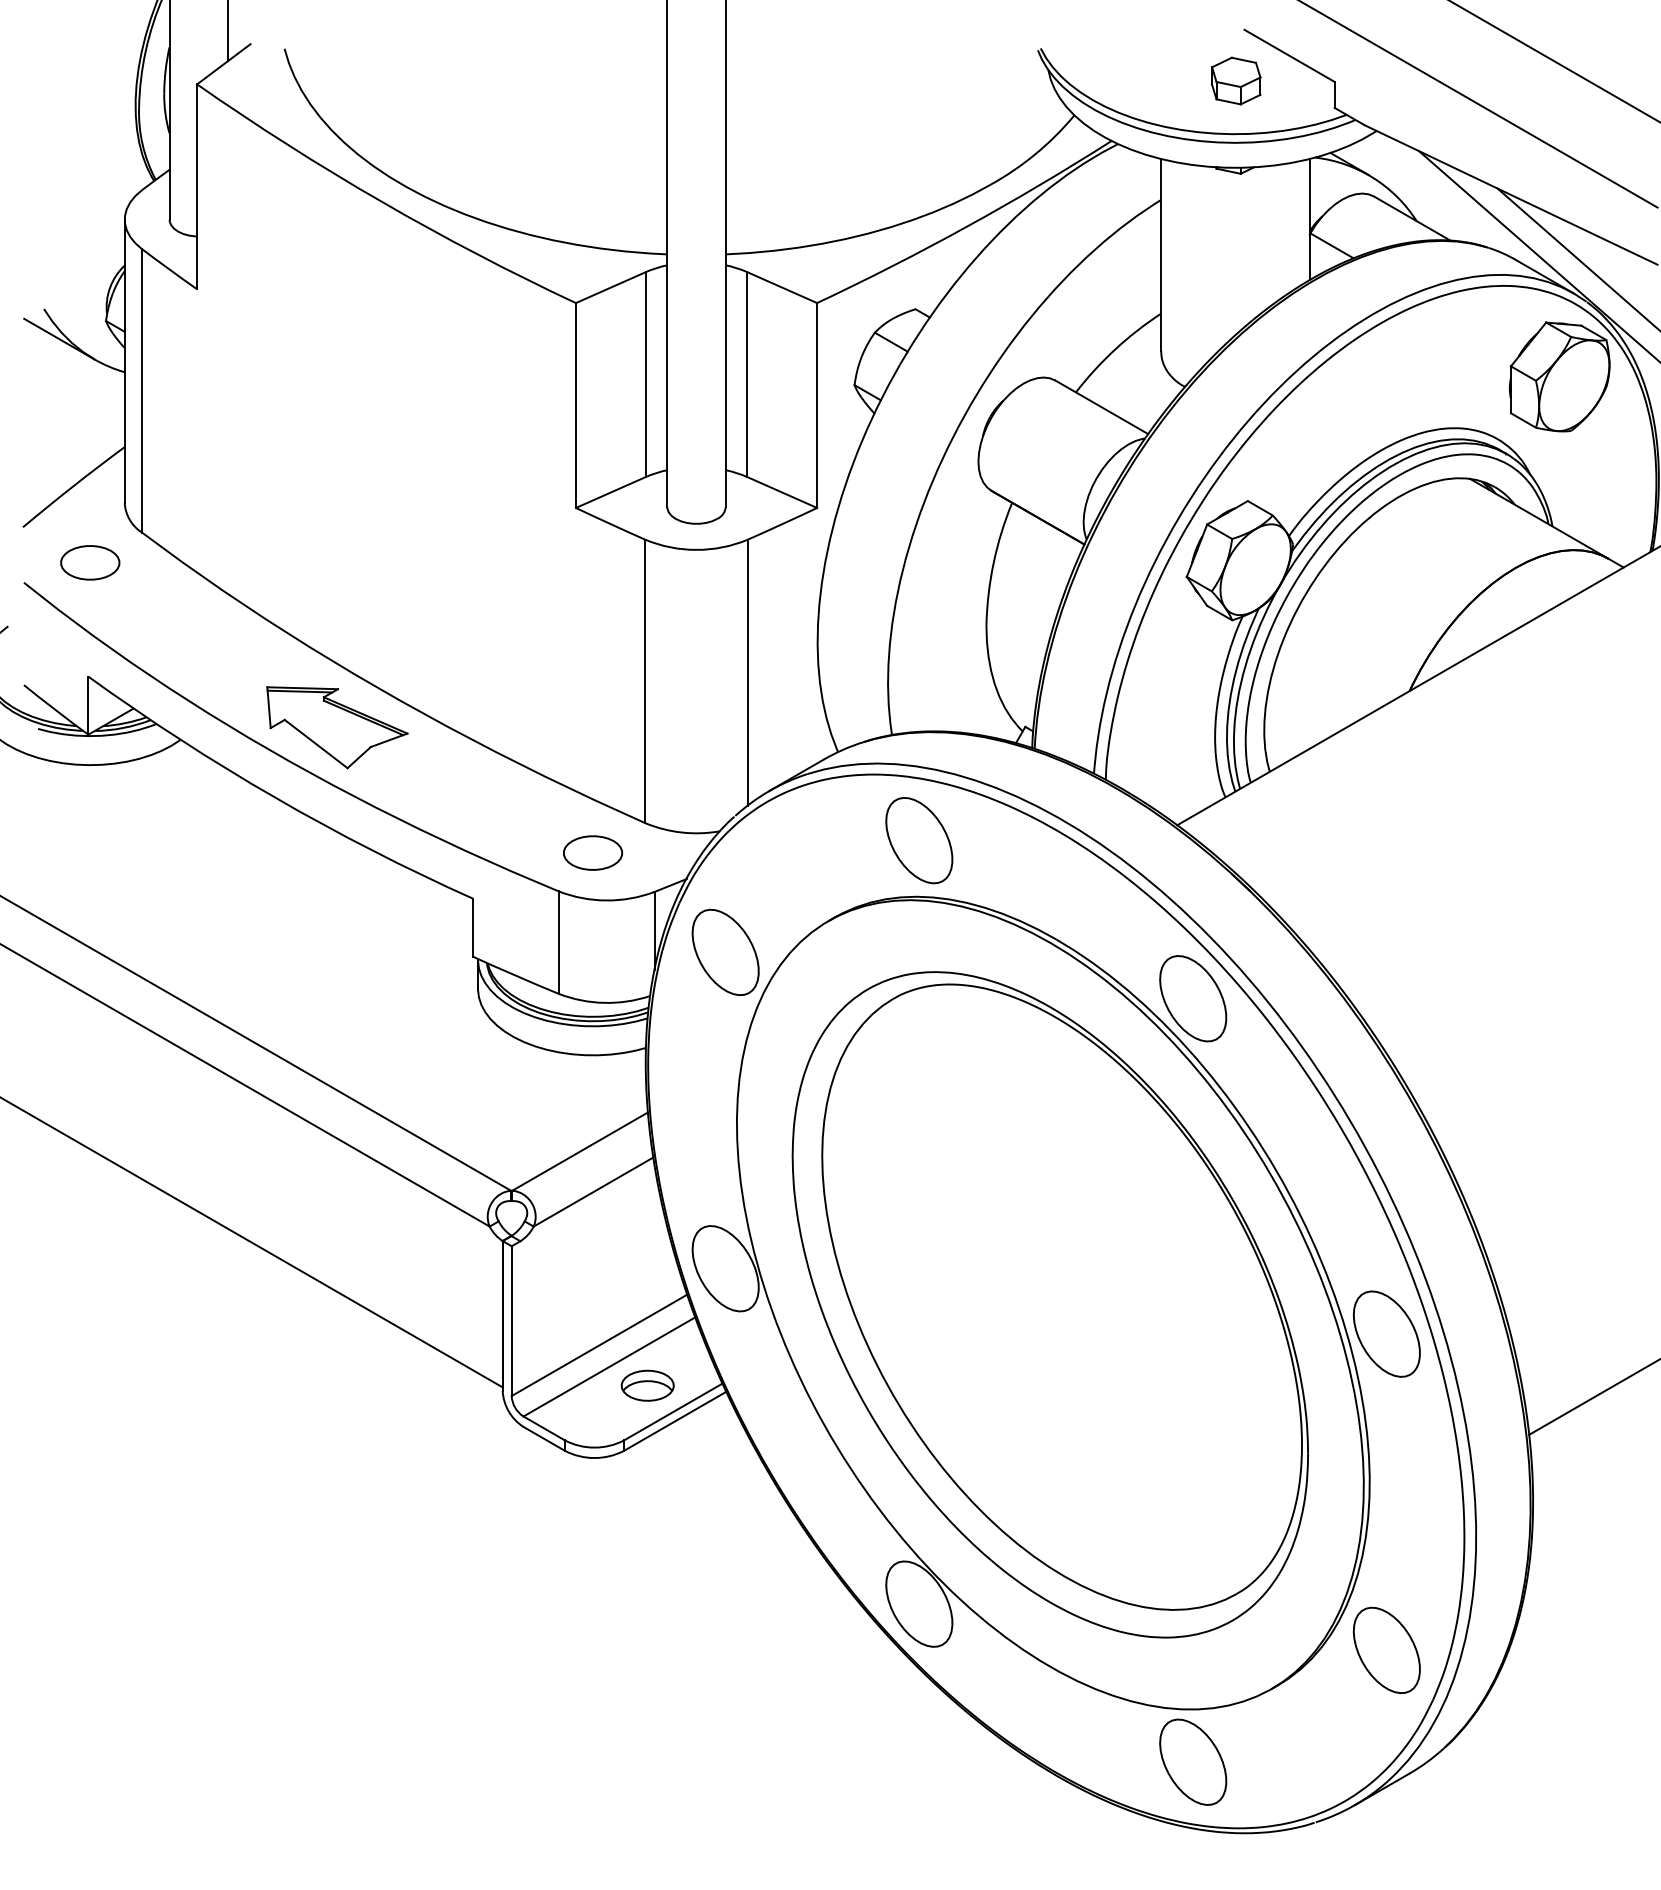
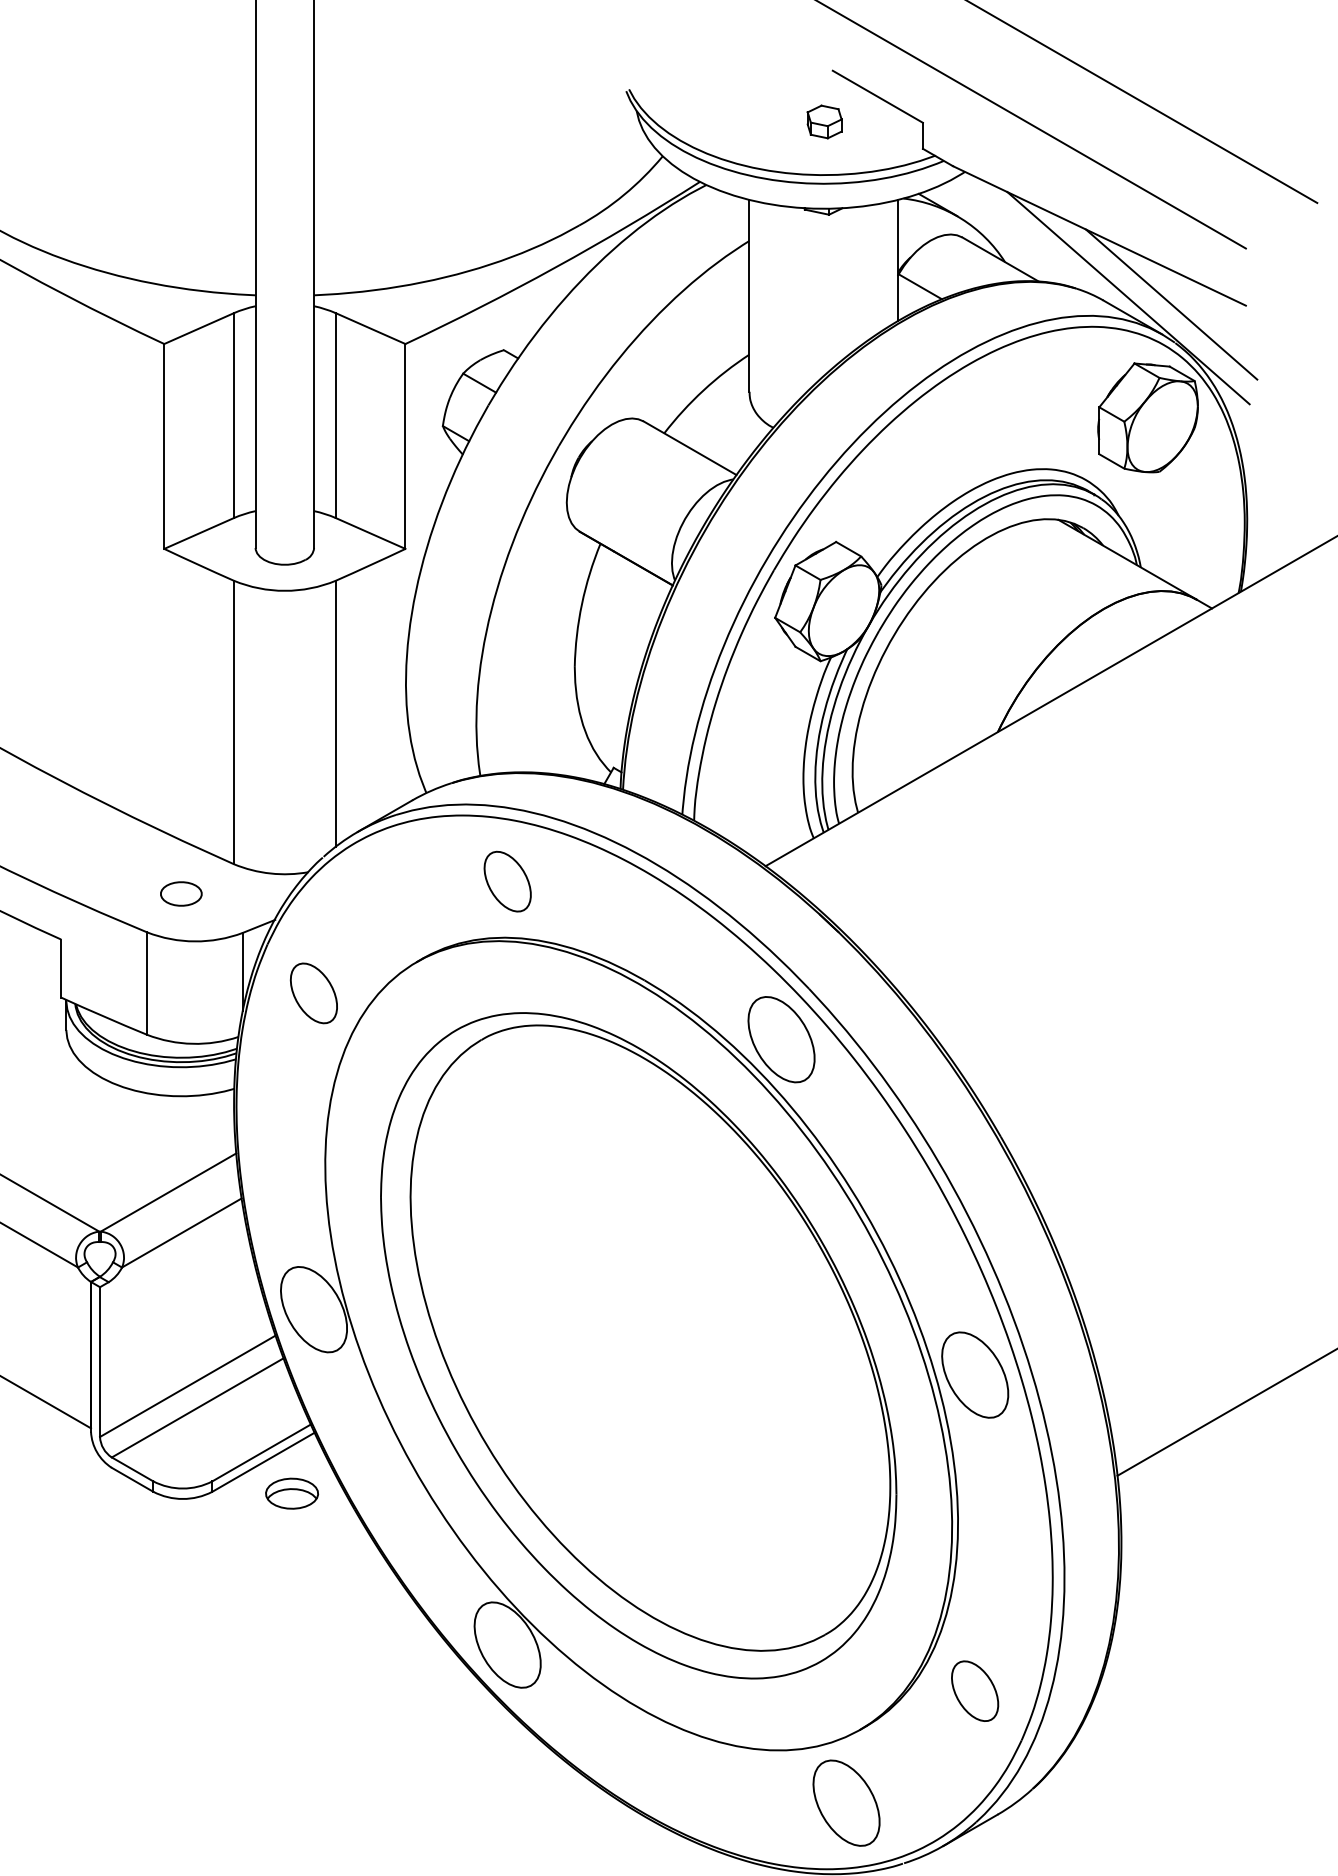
part: (1236, 80) -> (824, 121), size x0.7
part: (919, 840) -> (507, 881), size x0.7
part: (592, 852) -> (180, 893), size x0.7
part: (725, 952) -> (313, 993), size x0.7
part: (647, 1385) -> (291, 1493), moved
part: (1386, 1649) -> (974, 1690), size x0.7
part: (1193, 1761) -> (846, 1802), moved

